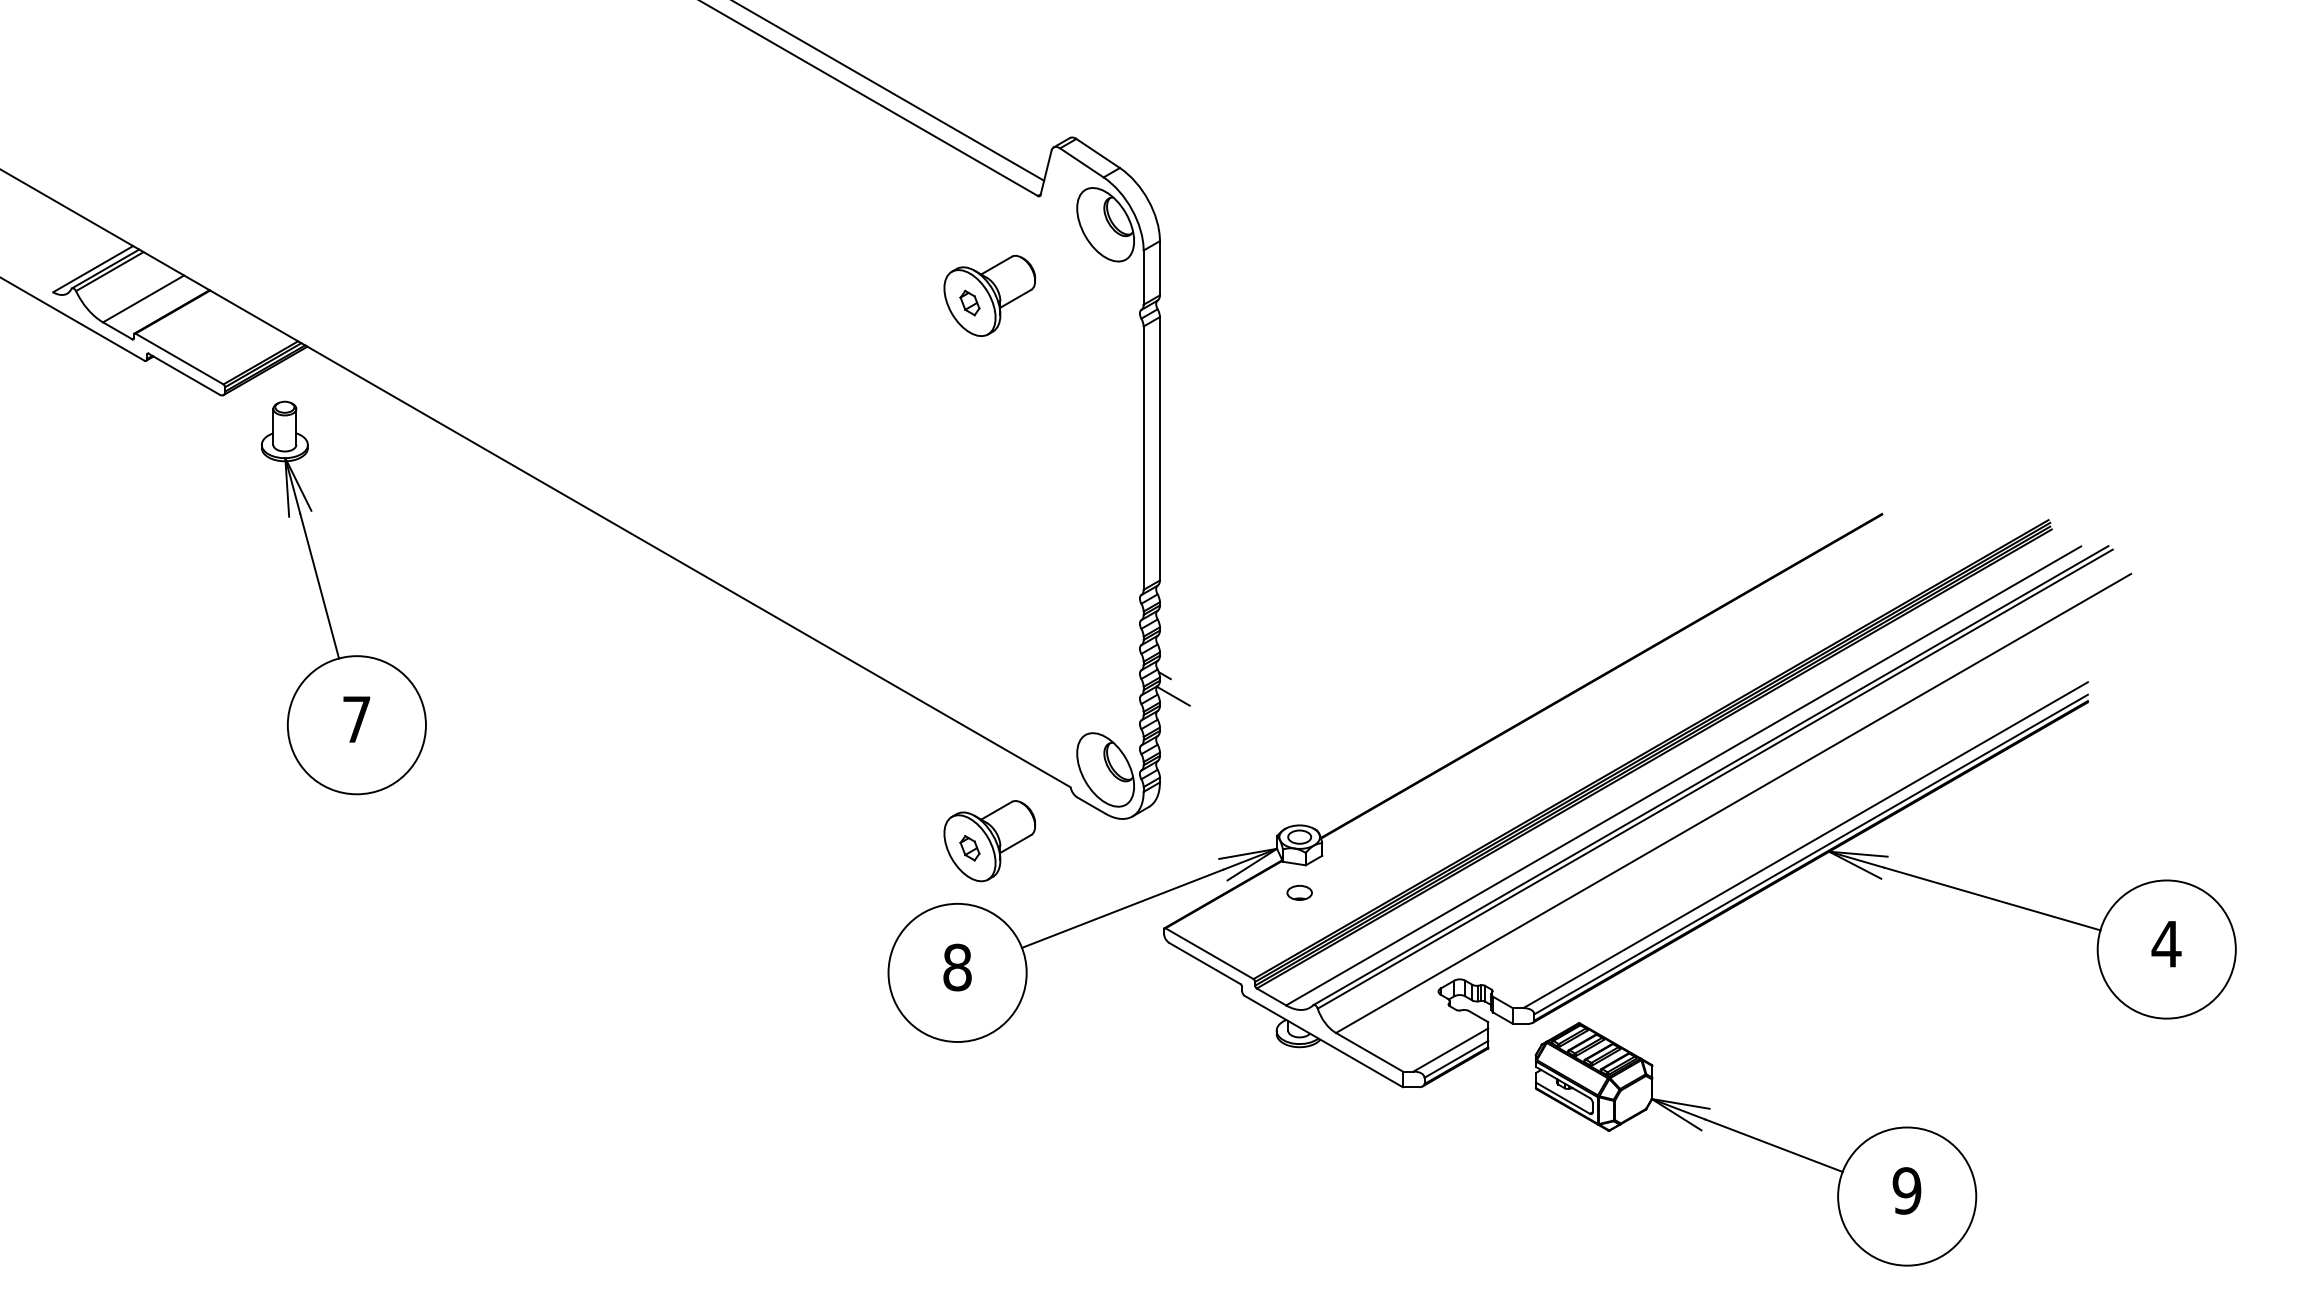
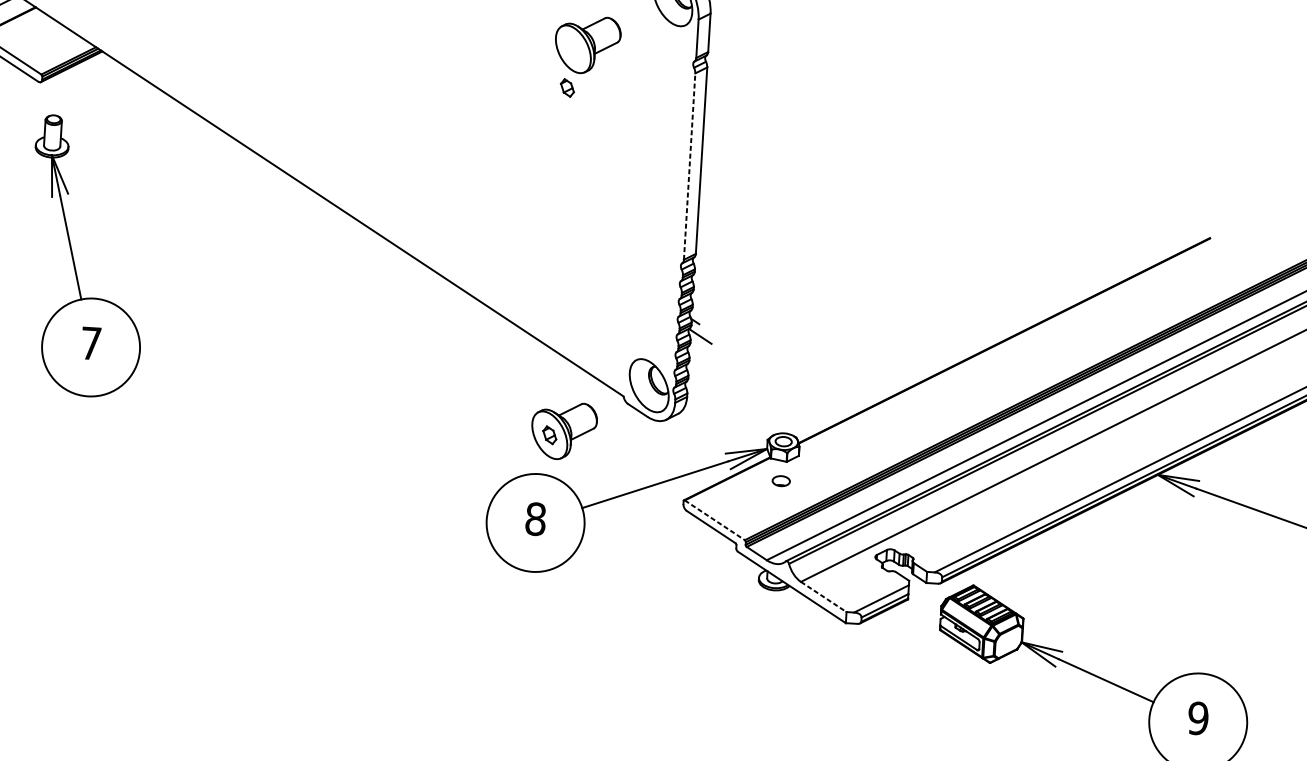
part: (969, 302) -> (567, 87), moved
line: (1143, 458) -> (689, 166), solid -> dashed
part: (325, 603) -> (74, 259), moved
line: (1209, 953) -> (714, 520), solid -> dashed
line: (1369, 1052) -> (823, 597), solid -> dashed

